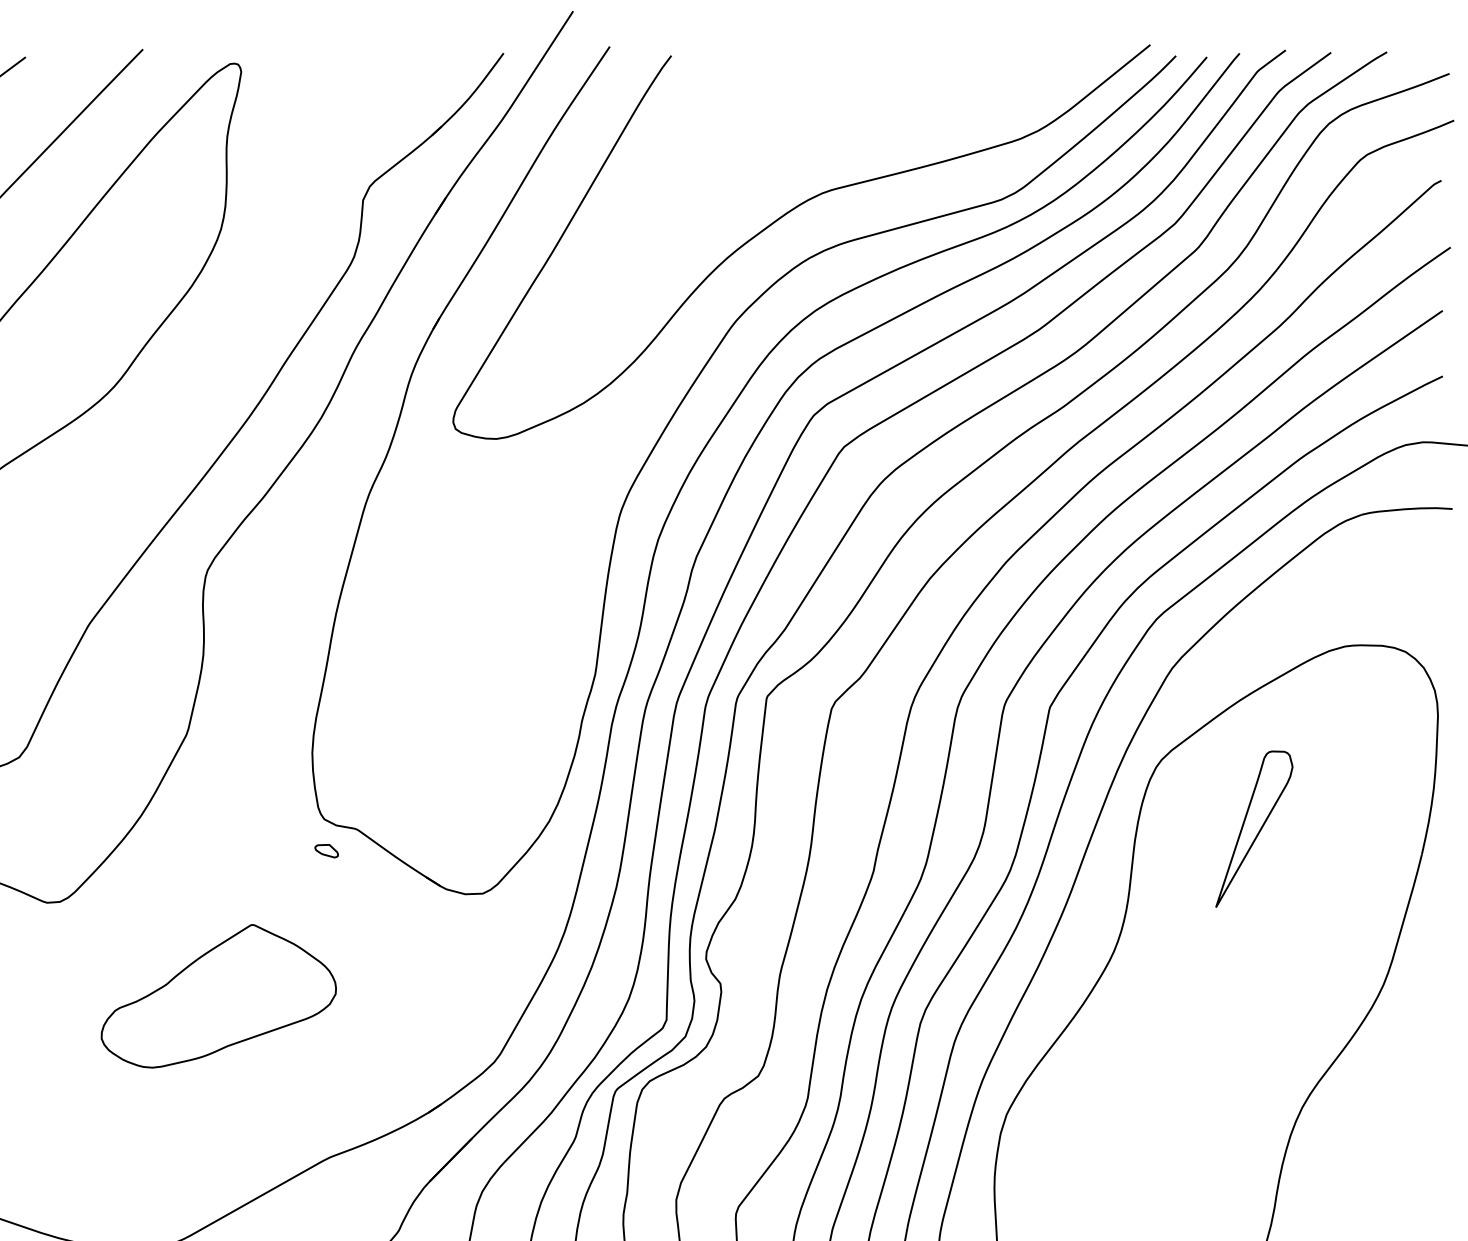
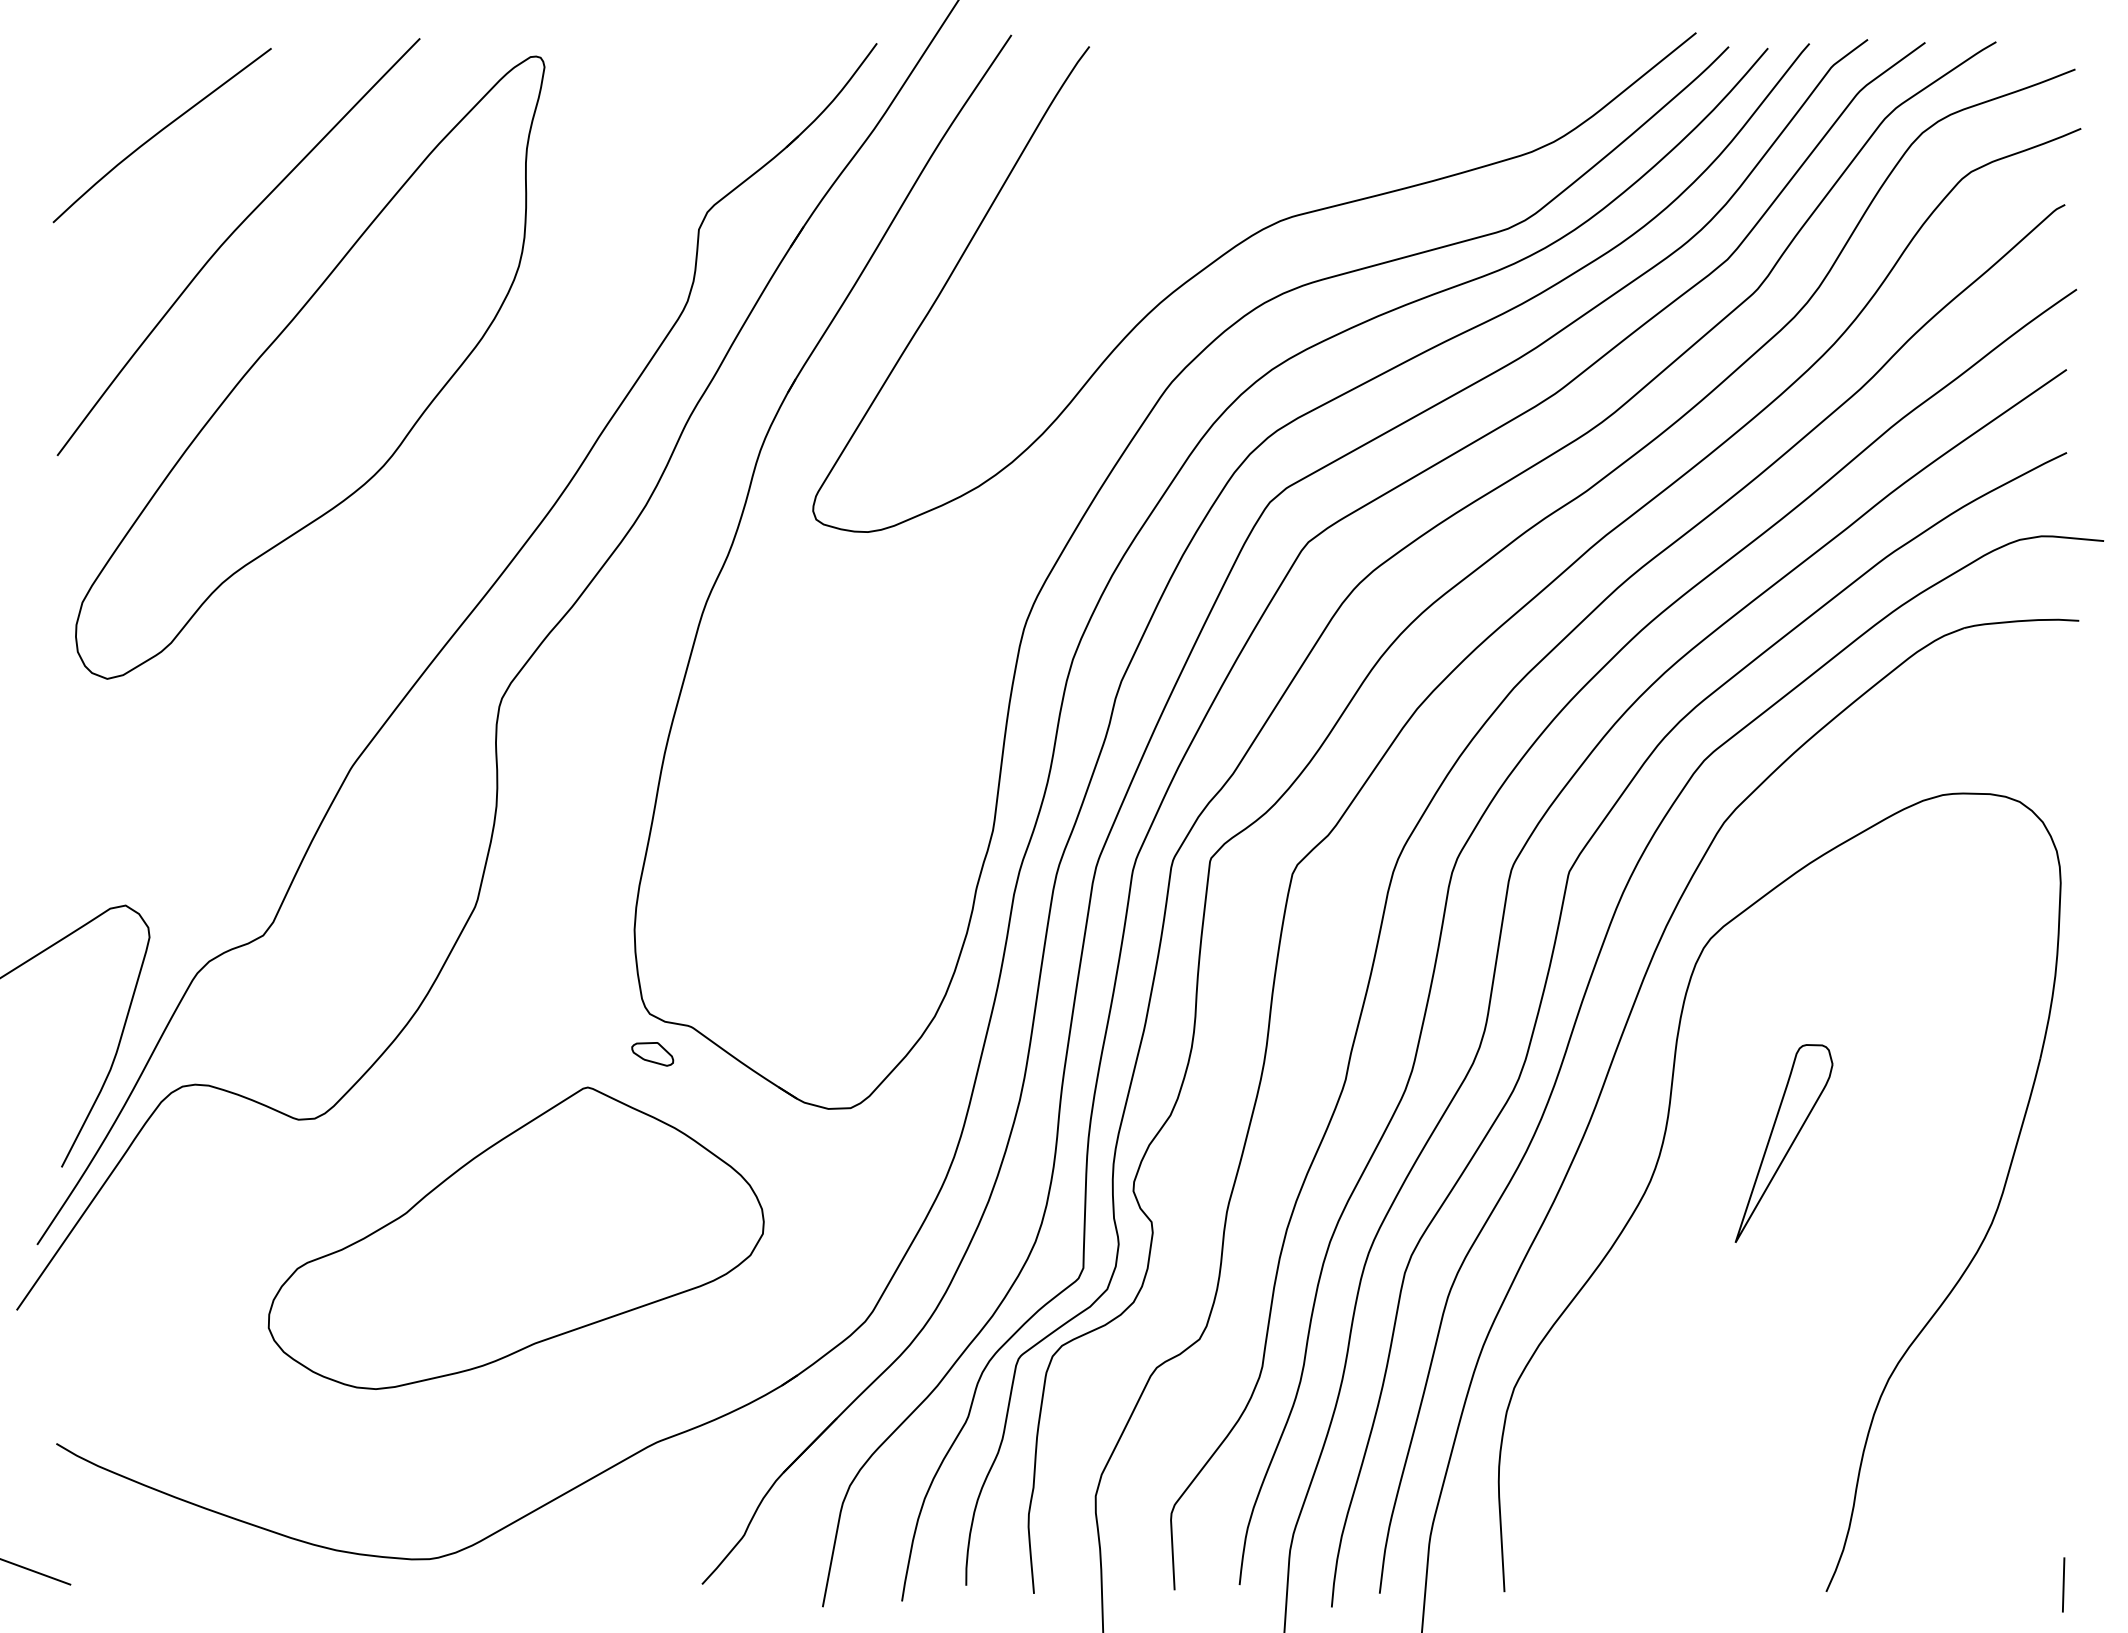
part: (1253, 829) -> (1783, 1143), moved
part: (326, 851) -> (652, 1054), size x1.43
part: (218, 995) -> (515, 1237), size x1.67

